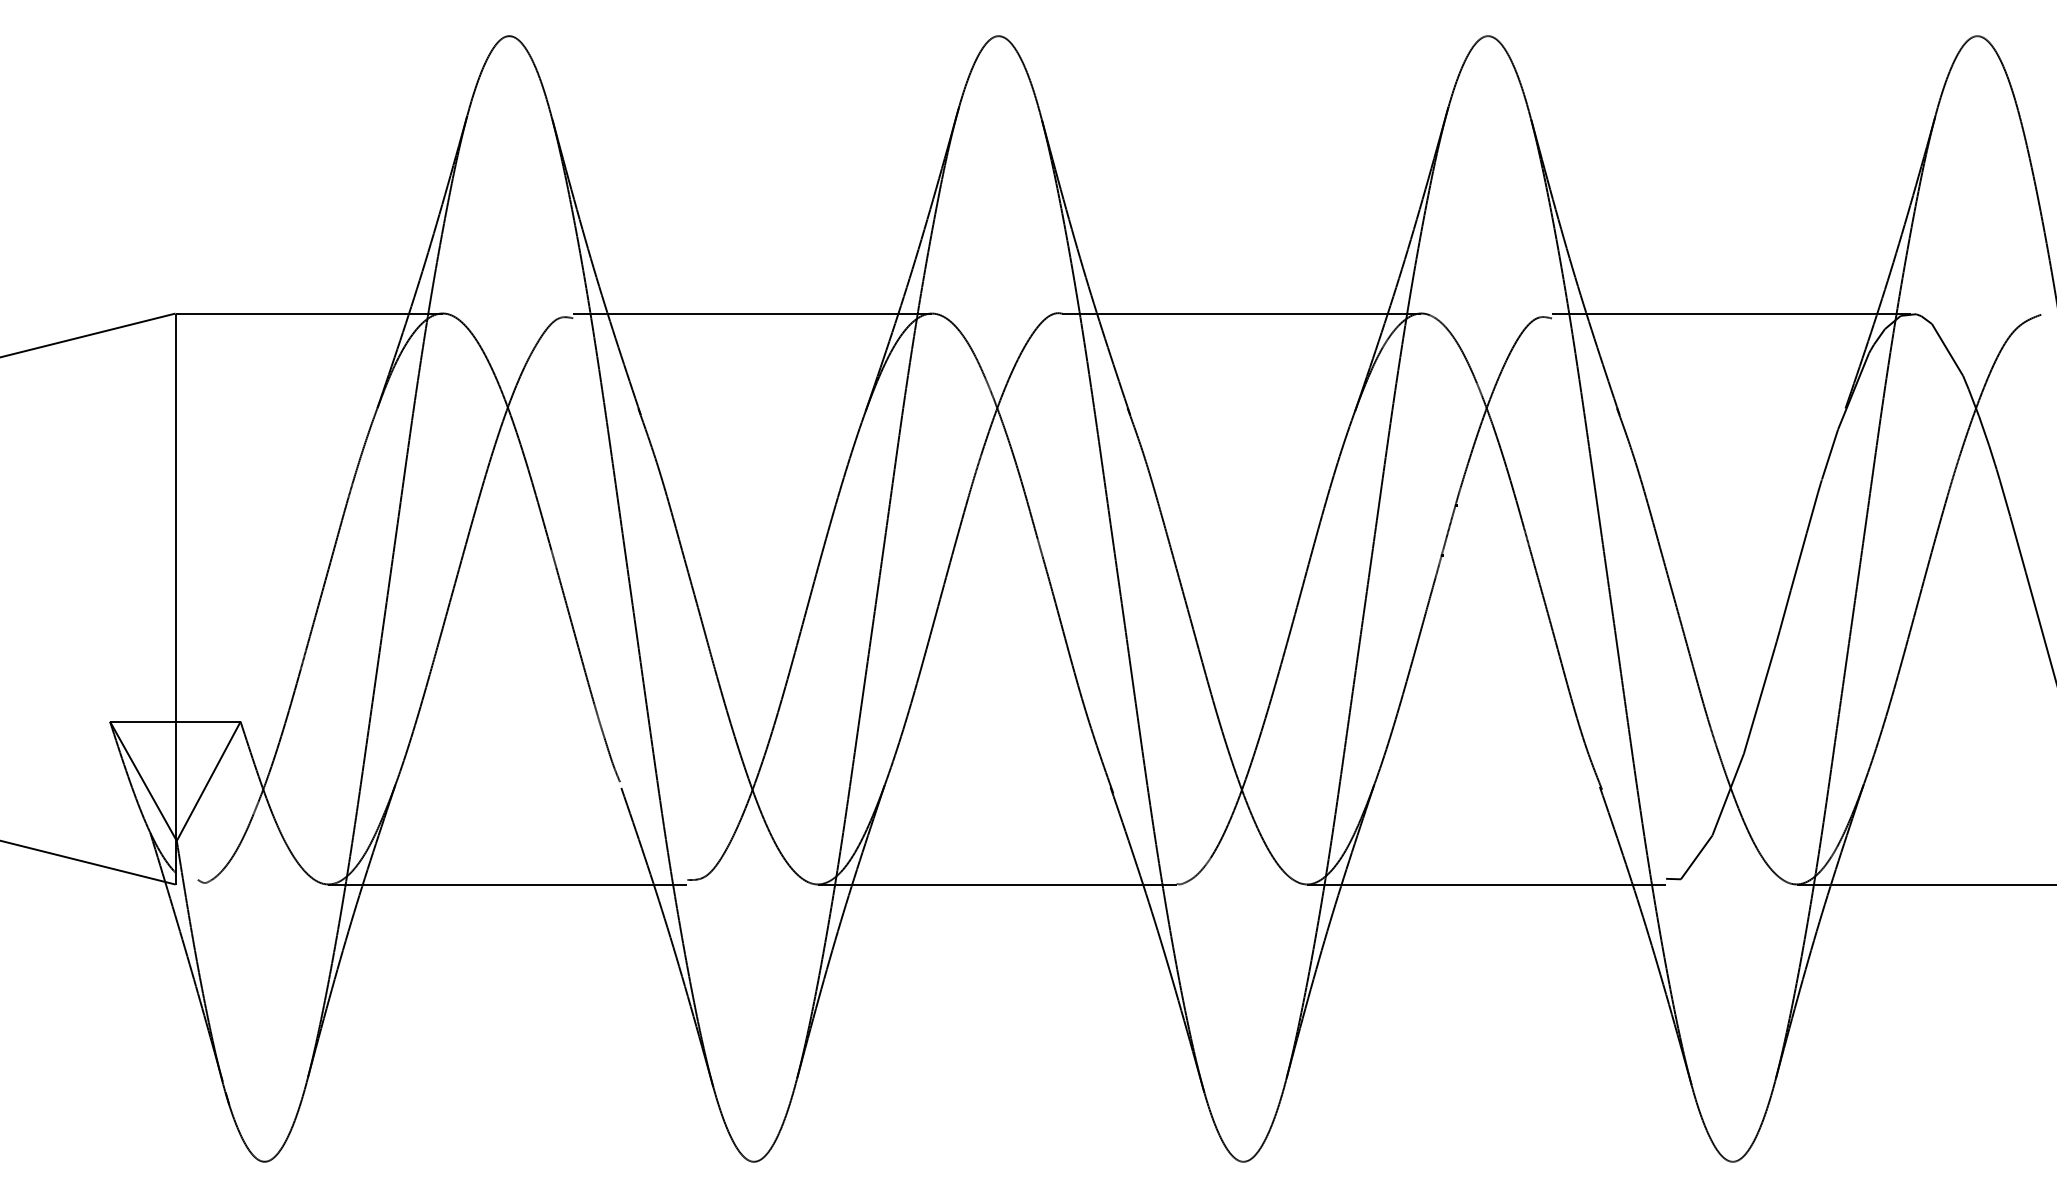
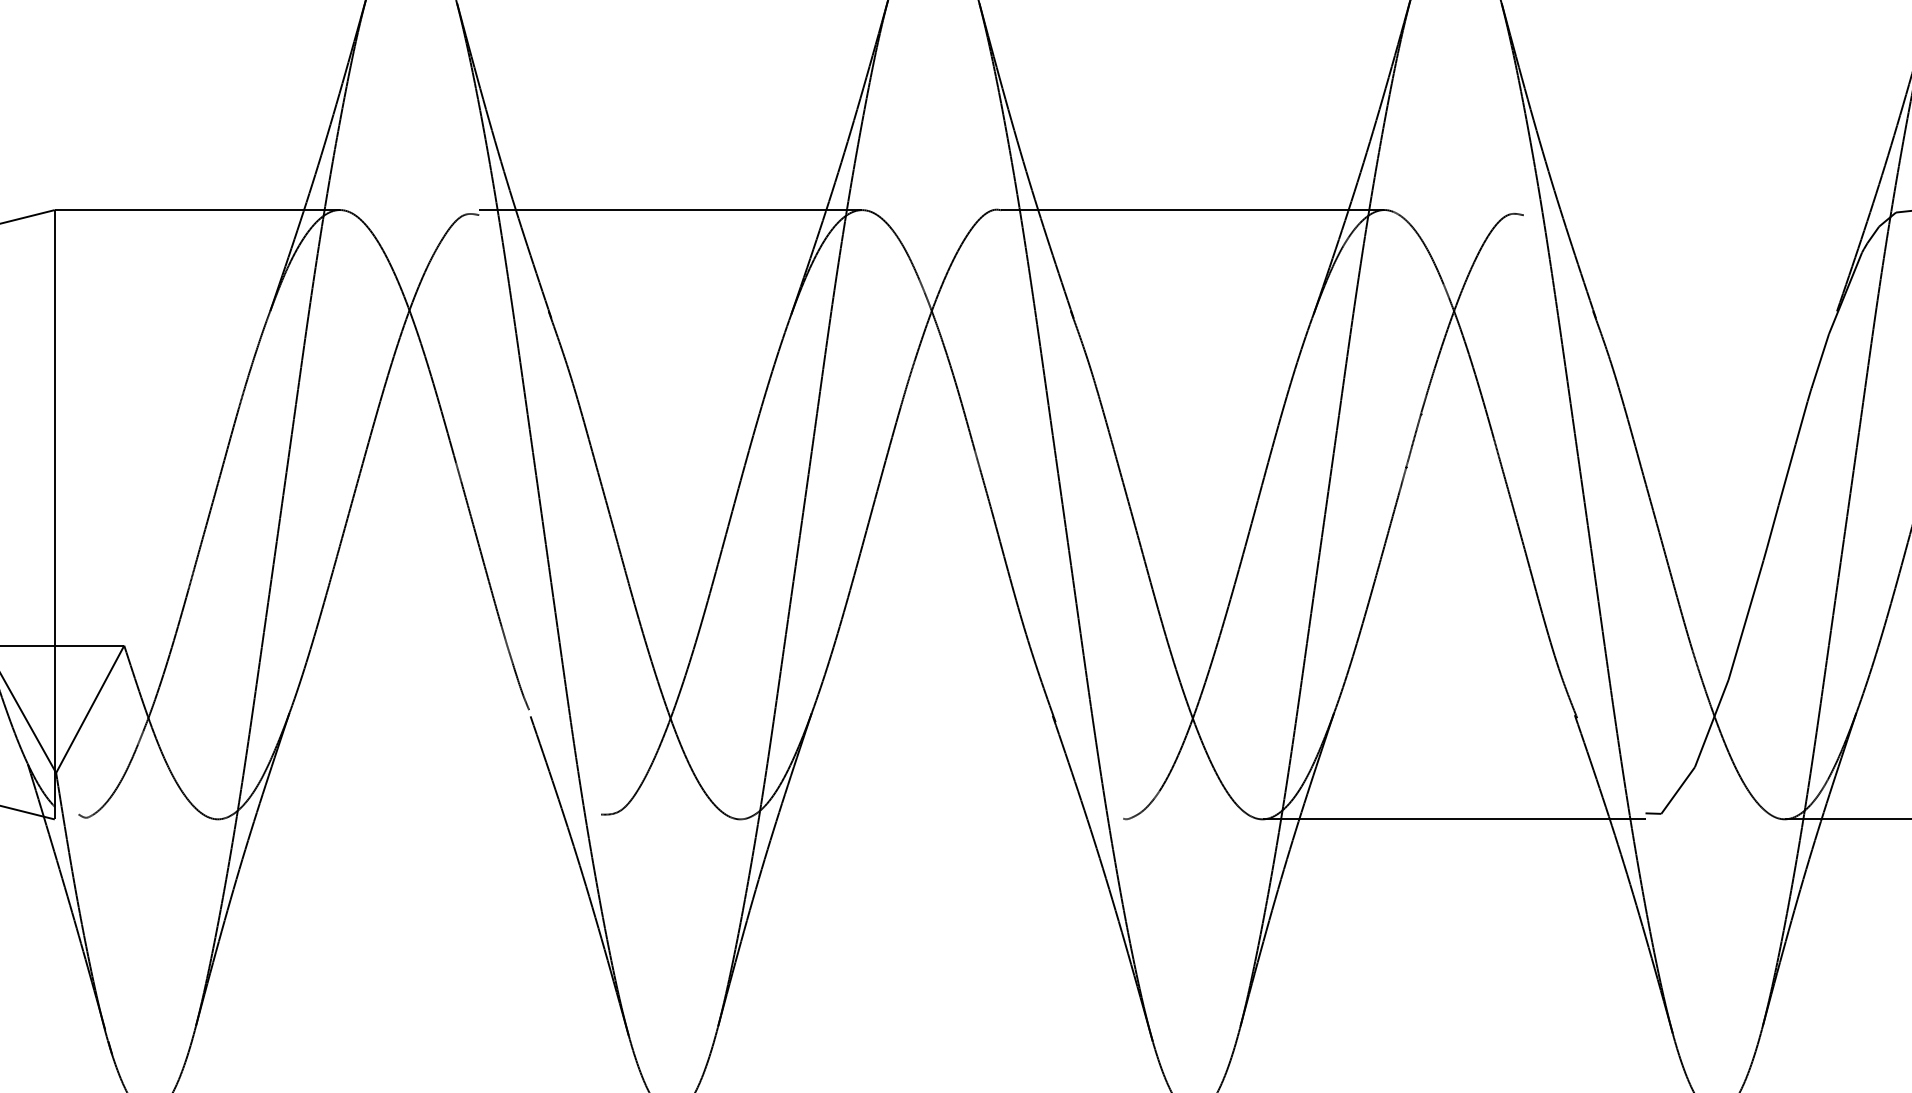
line: (1731, 313) -> (1715, 210), removed
line: (507, 884) -> (409, 819), removed
line: (996, 884) -> (930, 819), removed

